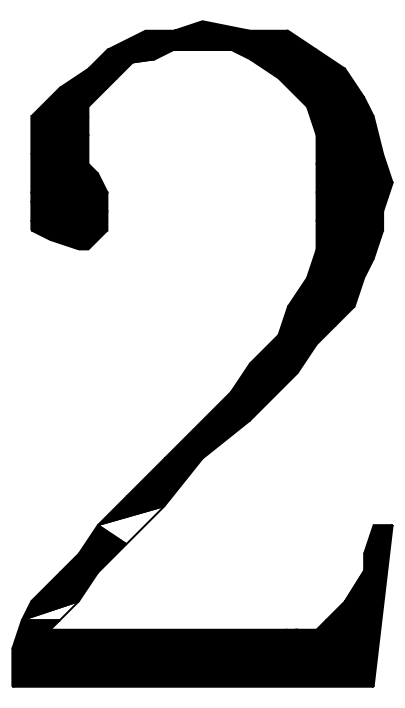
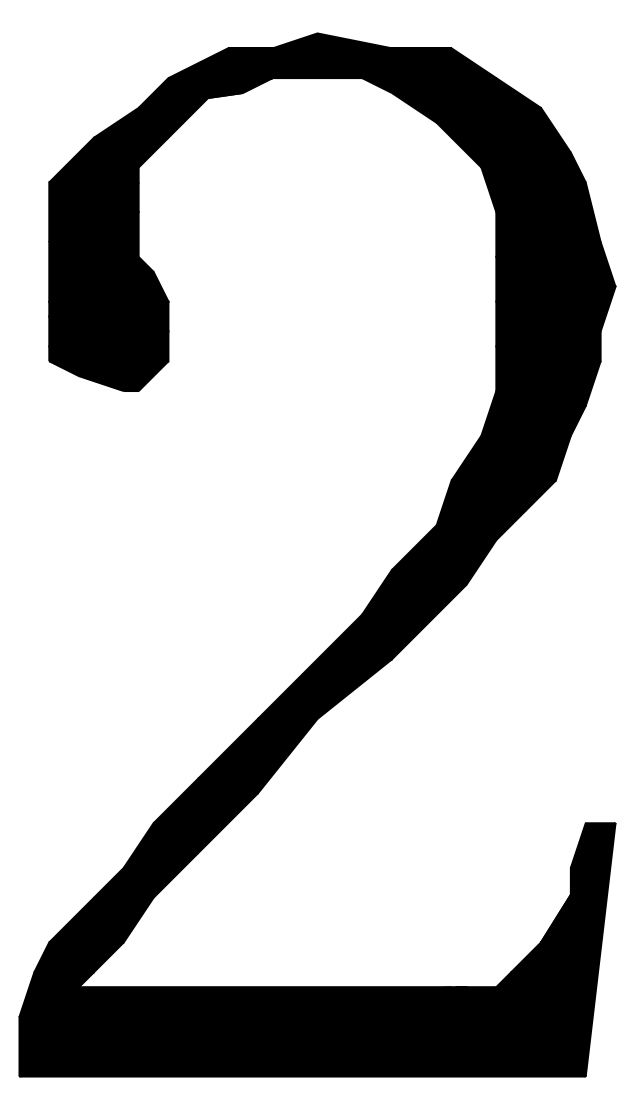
fill: (130, 525) -> (204, 823), added
fill: (49, 610) -> (77, 957), added

